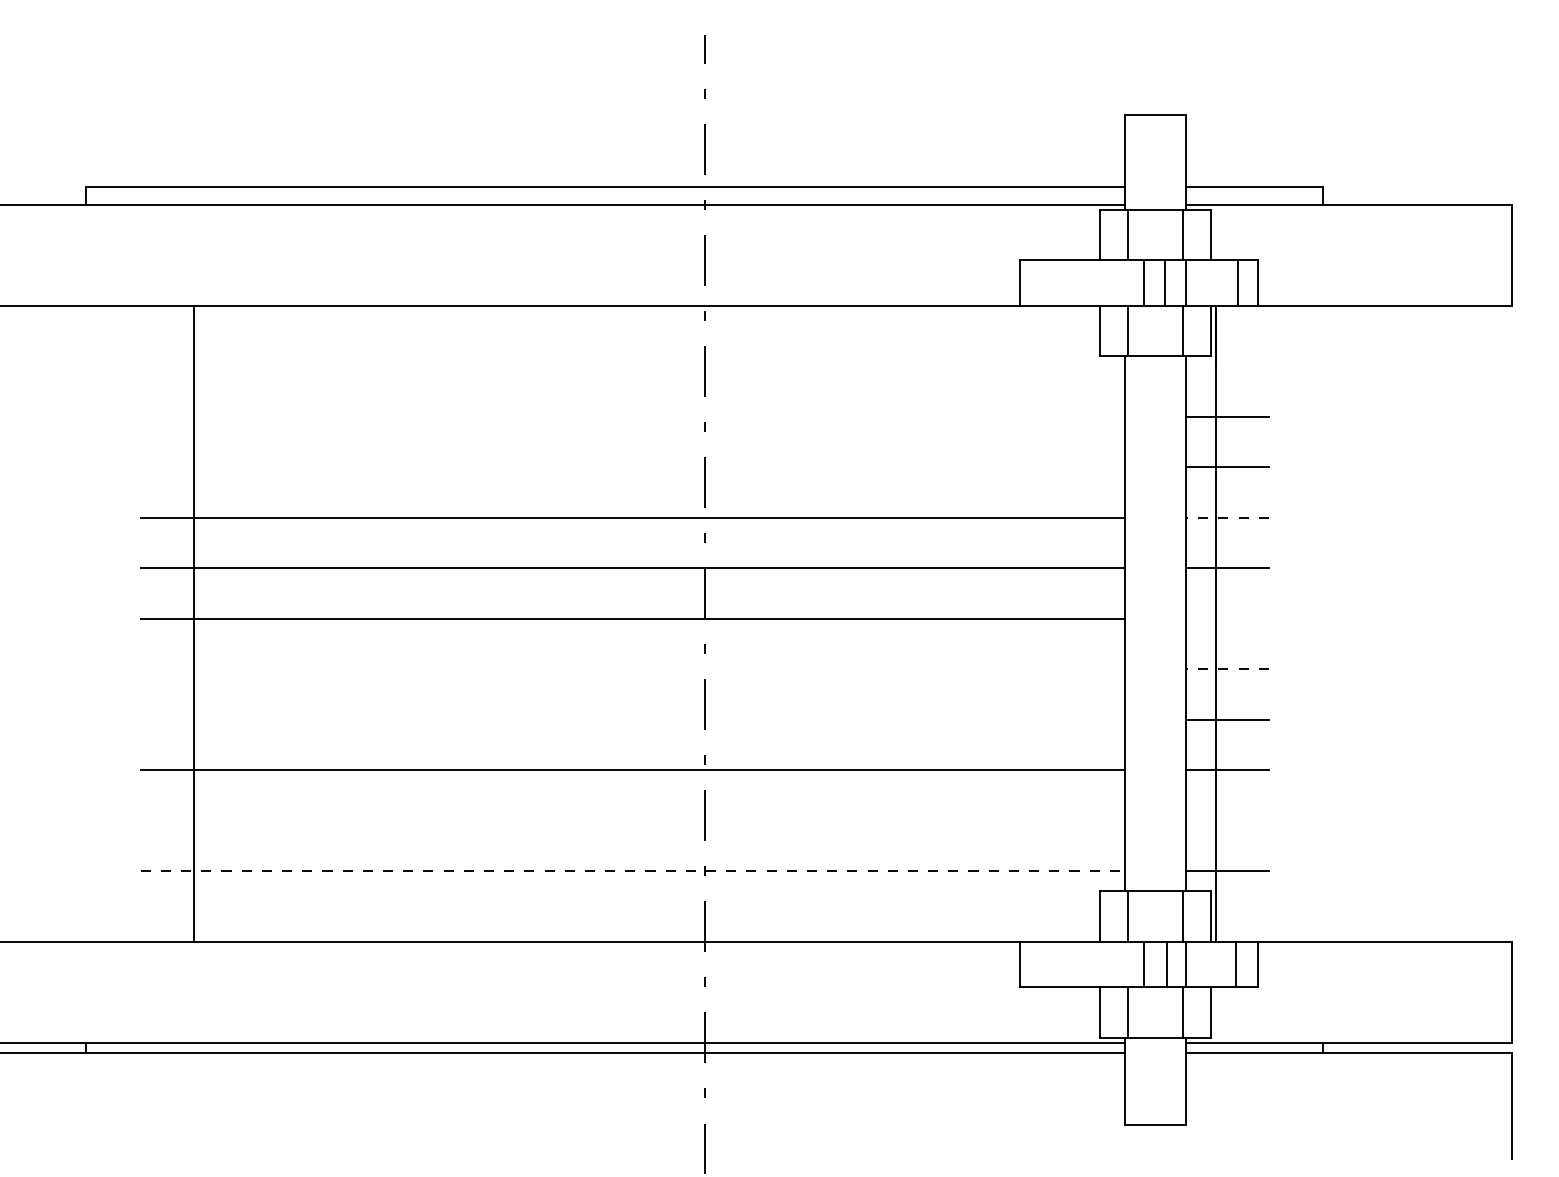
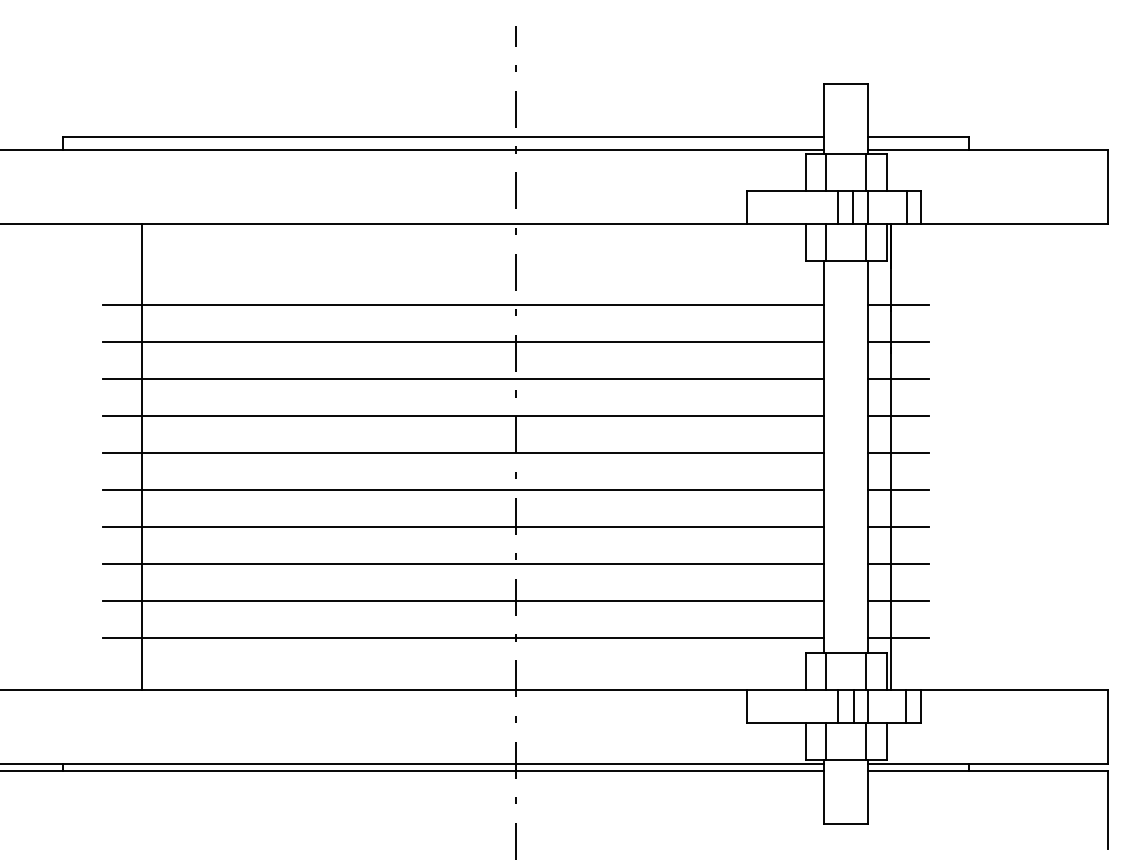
line: (632, 417) -> (463, 305), added
line: (632, 467) -> (463, 342), added
line: (1226, 518) -> (898, 379), dashed -> solid
line: (1226, 619) -> (898, 453), added
line: (632, 669) -> (463, 490), added
line: (1226, 669) -> (898, 490), dashed -> solid
line: (632, 720) -> (463, 527), added
line: (632, 819) -> (463, 600), added
line: (1226, 819) -> (898, 600), added
line: (634, 870) -> (464, 637), dashed -> solid

